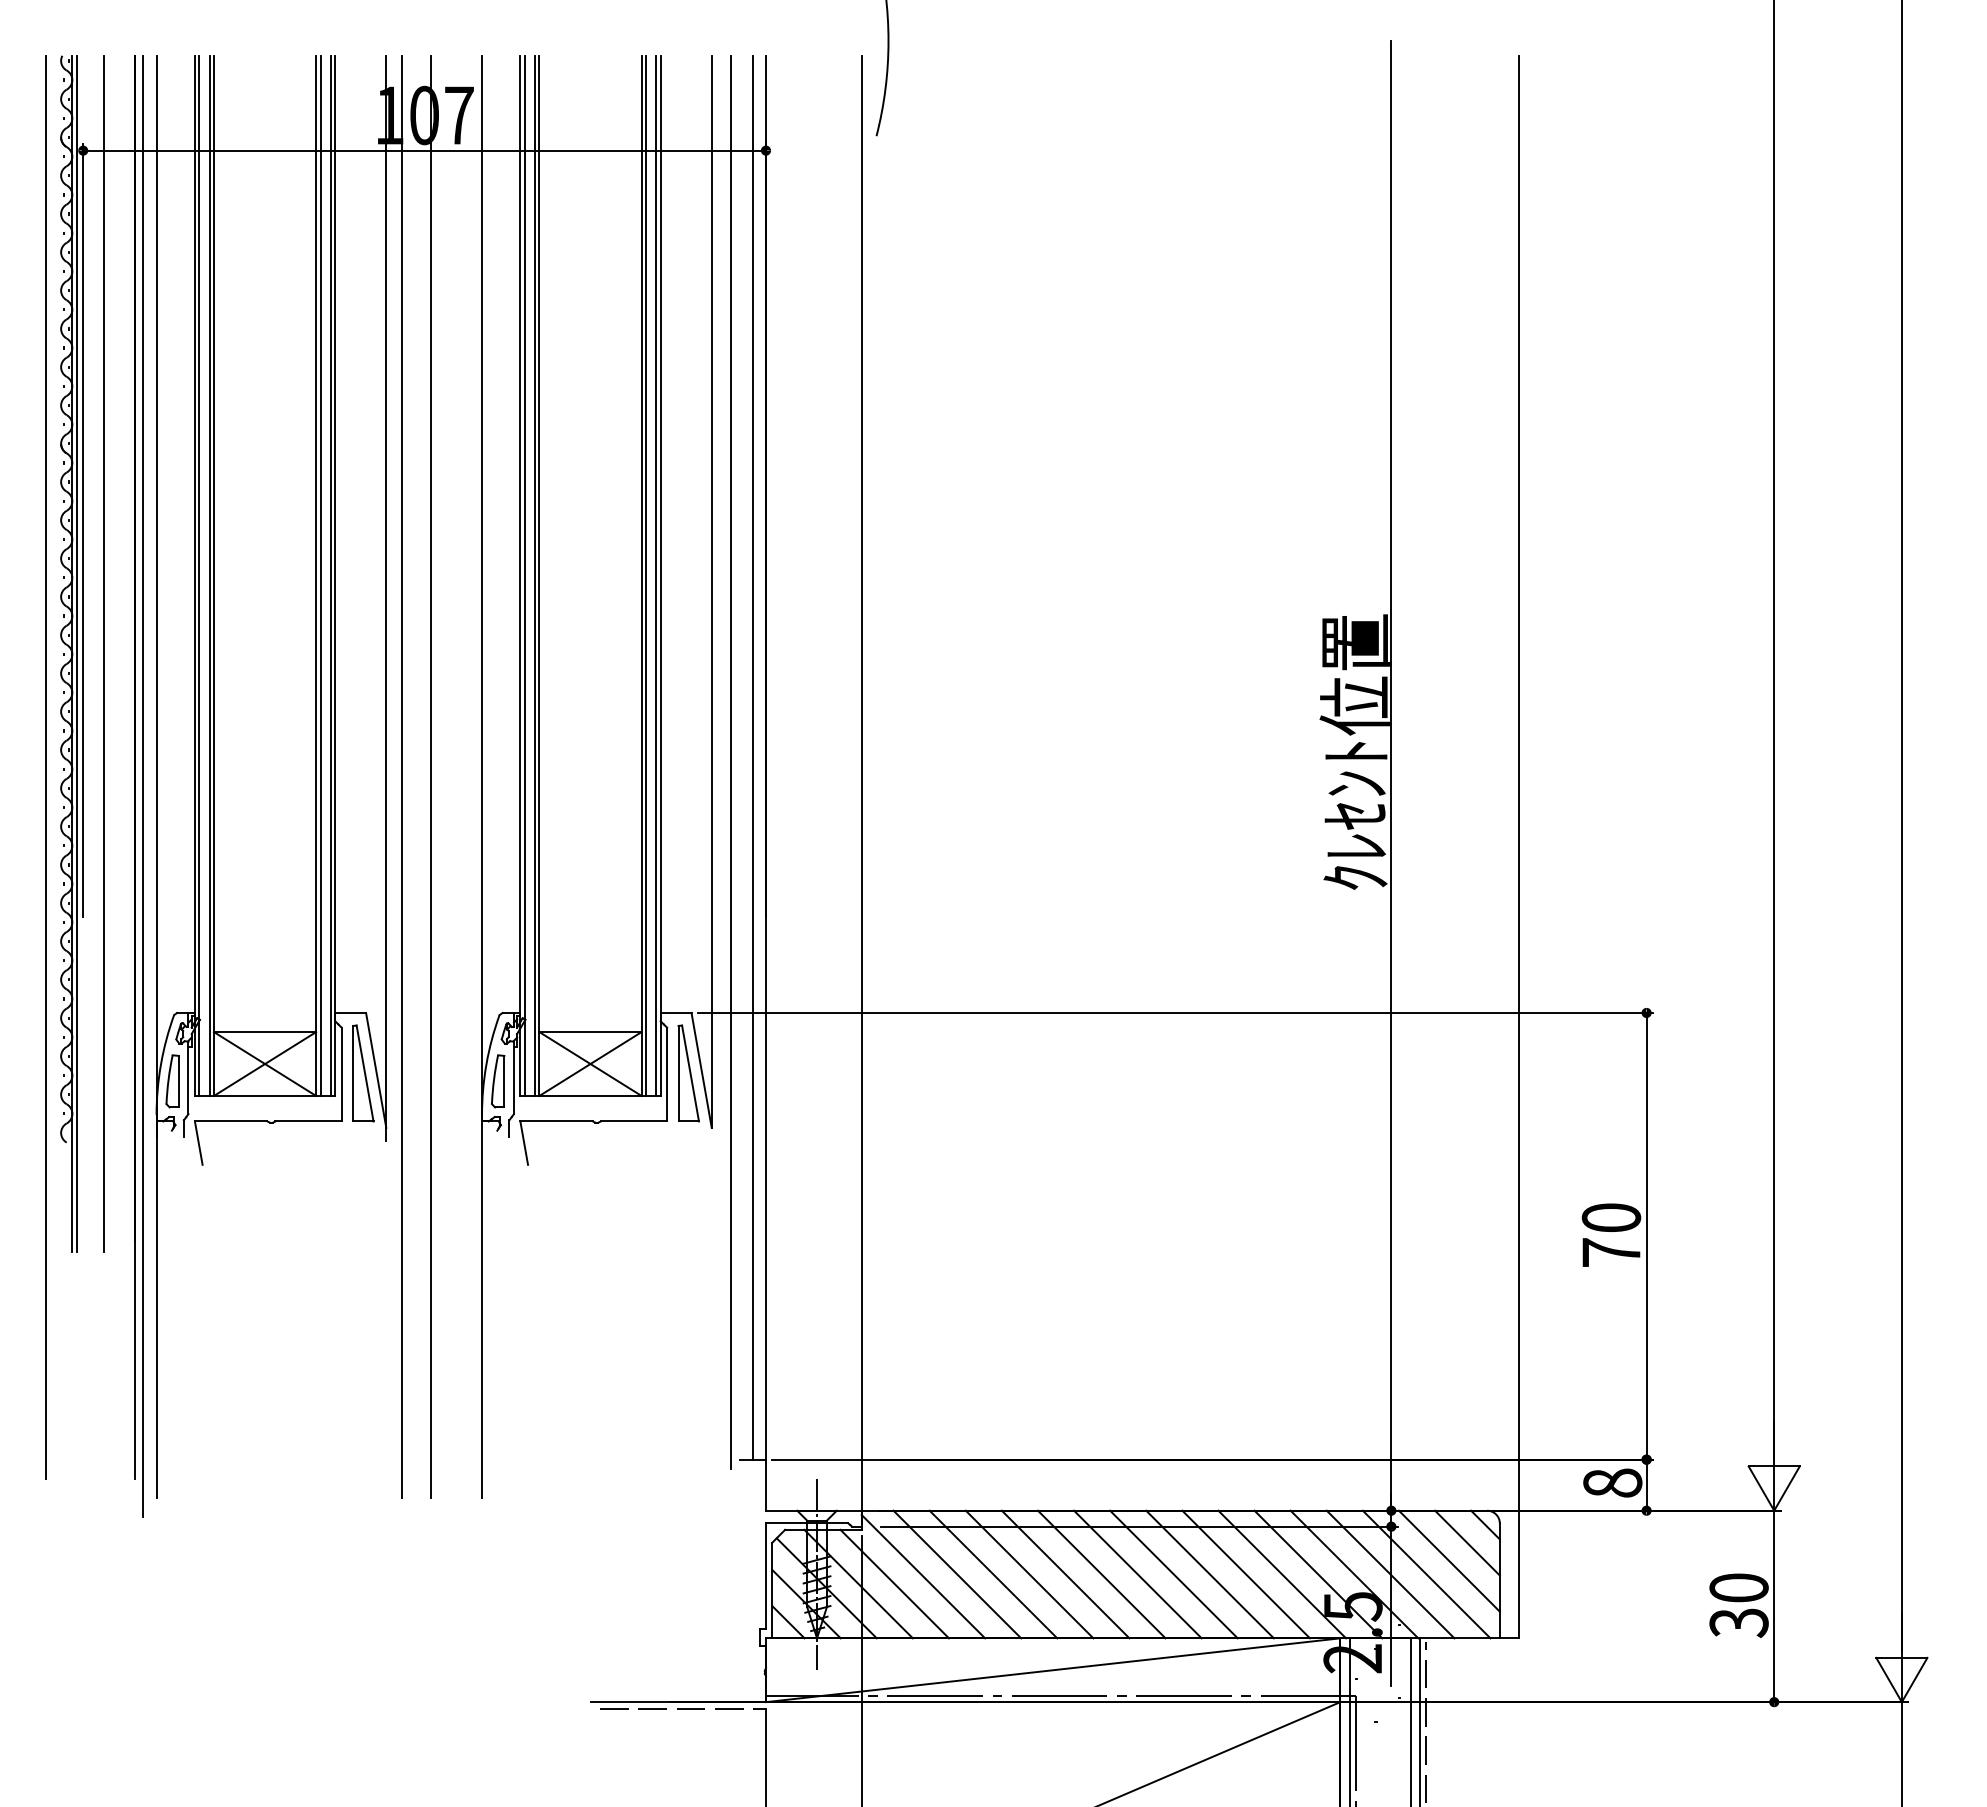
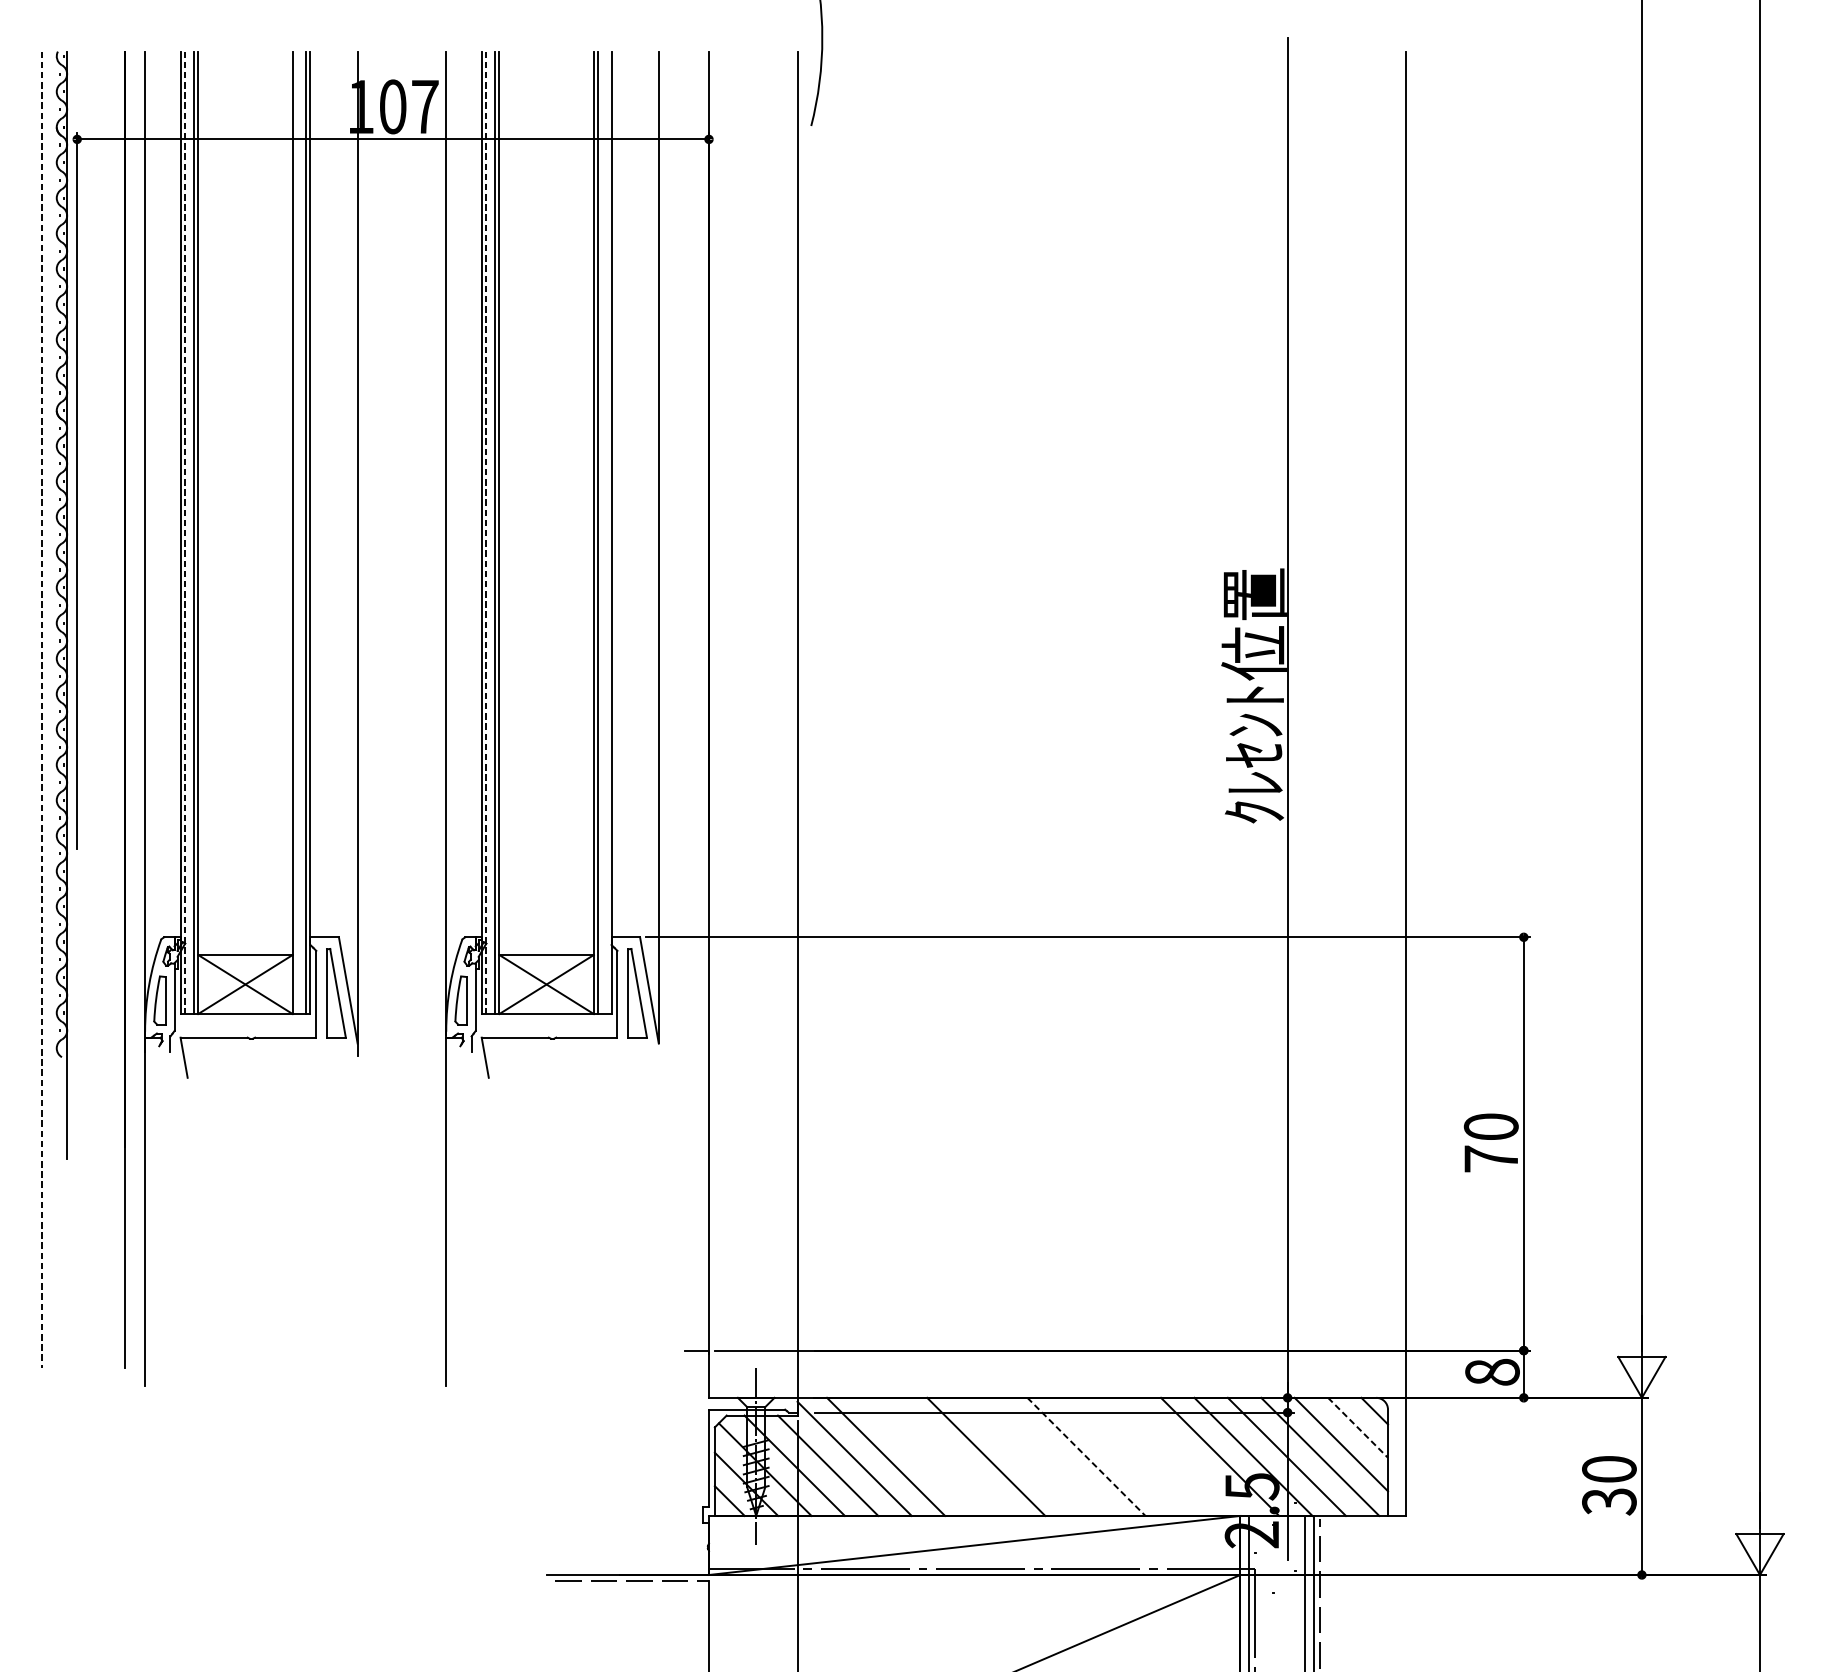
line: (320, 575) -> (296, 532), removed
line: (656, 575) -> (607, 532), removed
line: (199, 576) -> (184, 533), solid -> dashed
line: (524, 576) -> (485, 533), solid -> dashed
line: (77, 653) -> (71, 604), removed
line: (104, 653) -> (96, 604), removed
line: (753, 757) -> (697, 700), removed
line: (730, 762) -> (676, 705), removed
line: (45, 767) -> (42, 710), solid -> dashed
line: (402, 776) -> (372, 718), removed
line: (430, 776) -> (398, 718), removed
line: (142, 786) -> (132, 727), removed
line: (1467, 1543) -> (1358, 1428), solid -> dashed
line: (993, 1574) -> (919, 1456), removed
line: (1029, 1574) -> (952, 1456), removed
line: (1101, 1574) -> (1019, 1456), removed
line: (1137, 1574) -> (1052, 1456), removed
line: (1174, 1574) -> (1086, 1456), solid -> dashed
line: (1209, 1574) -> (1119, 1456), removed
line: (1246, 1574) -> (1153, 1456), removed
line: (1282, 1574) -> (1186, 1456), removed

